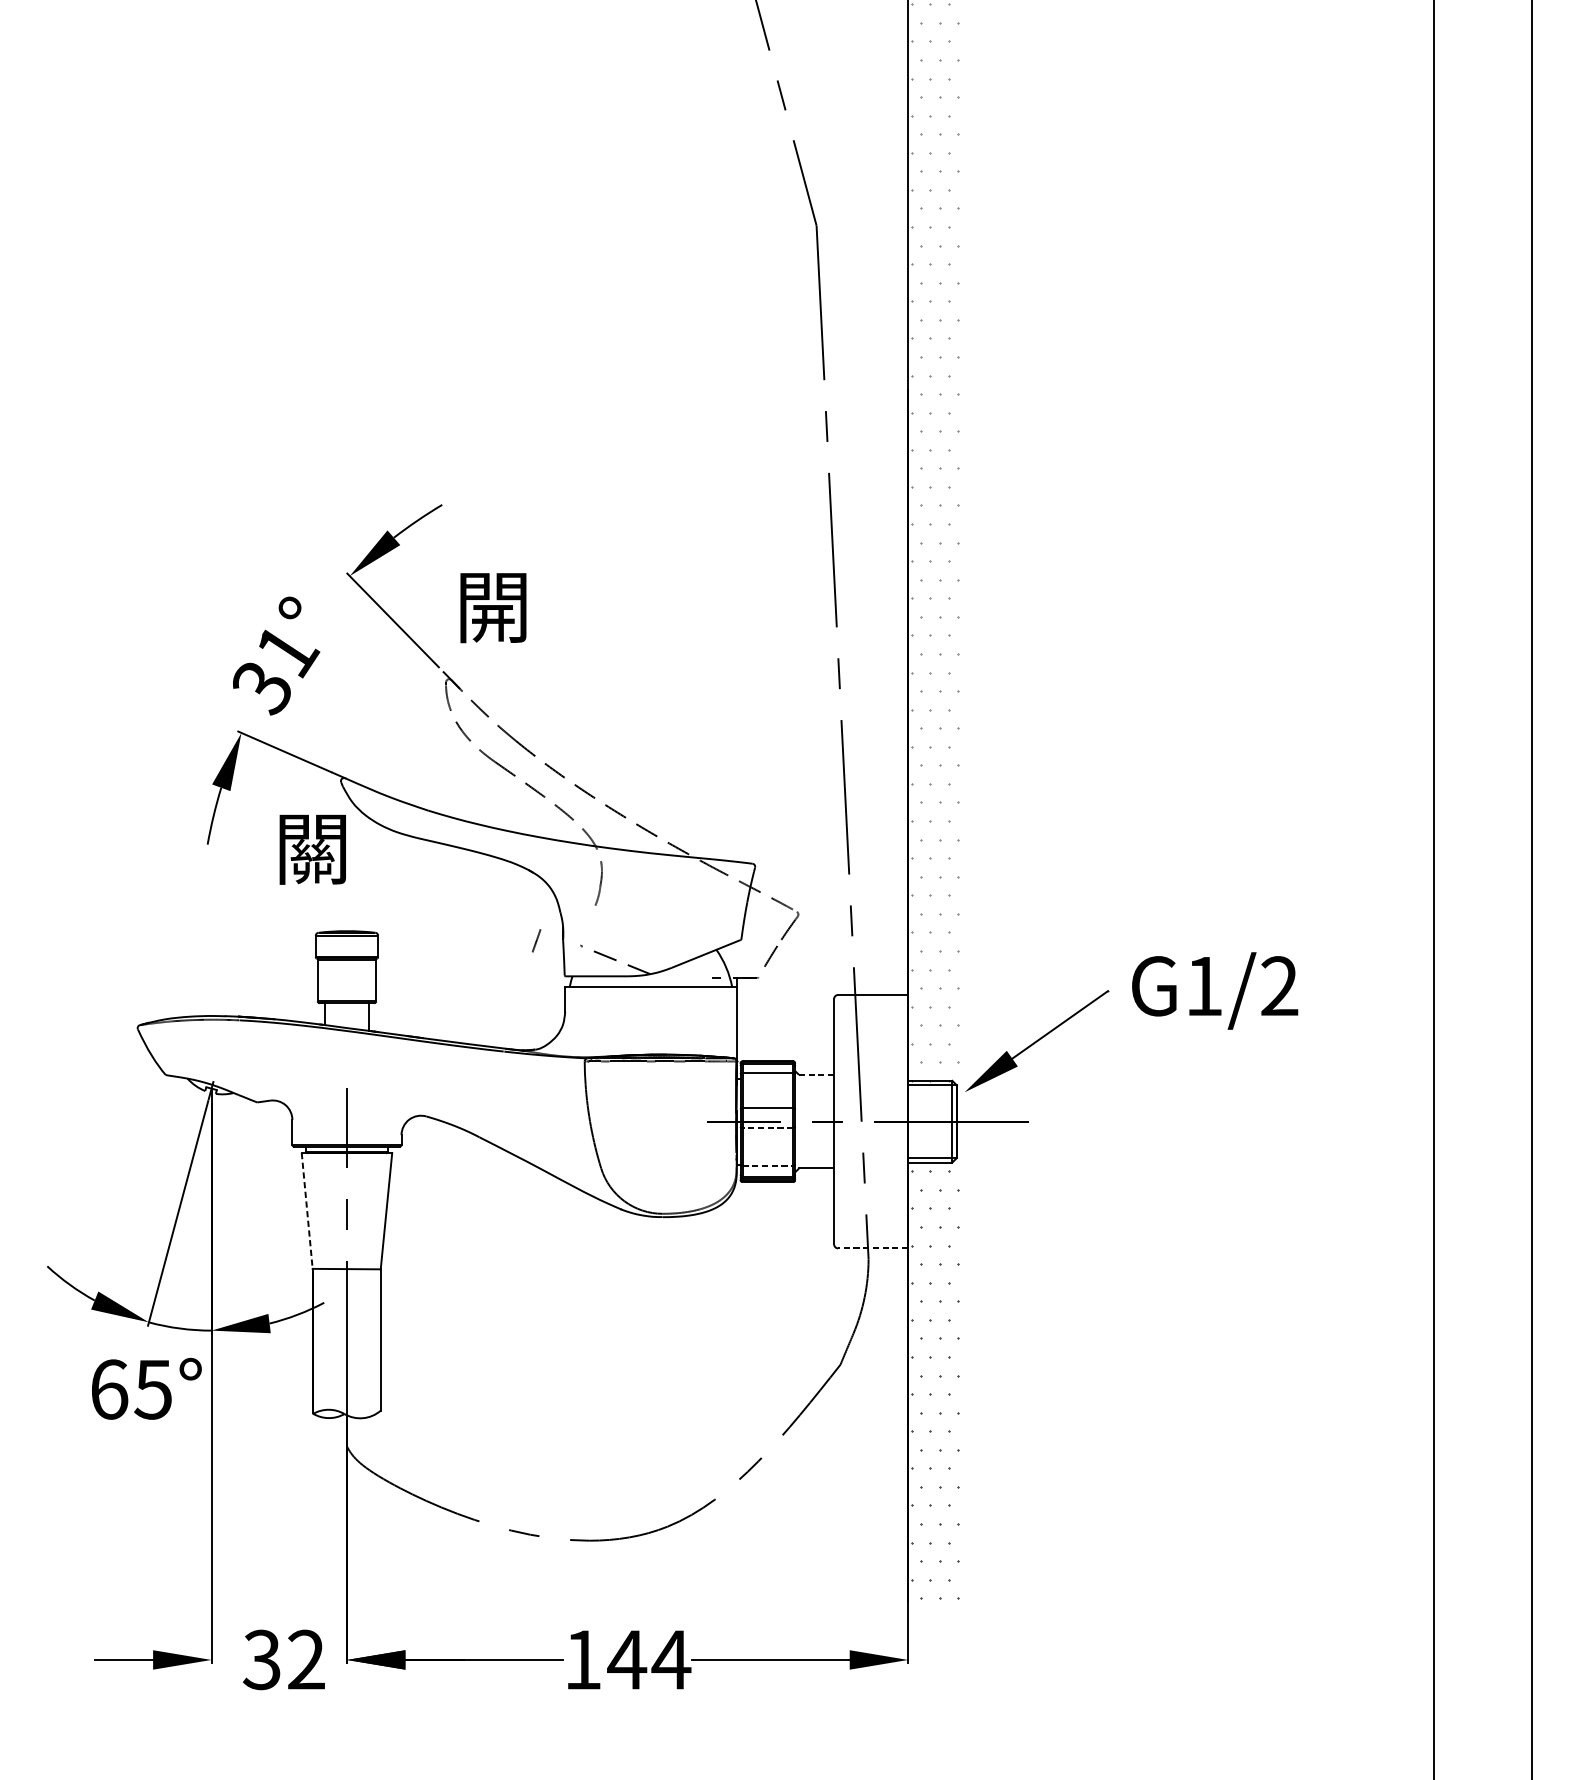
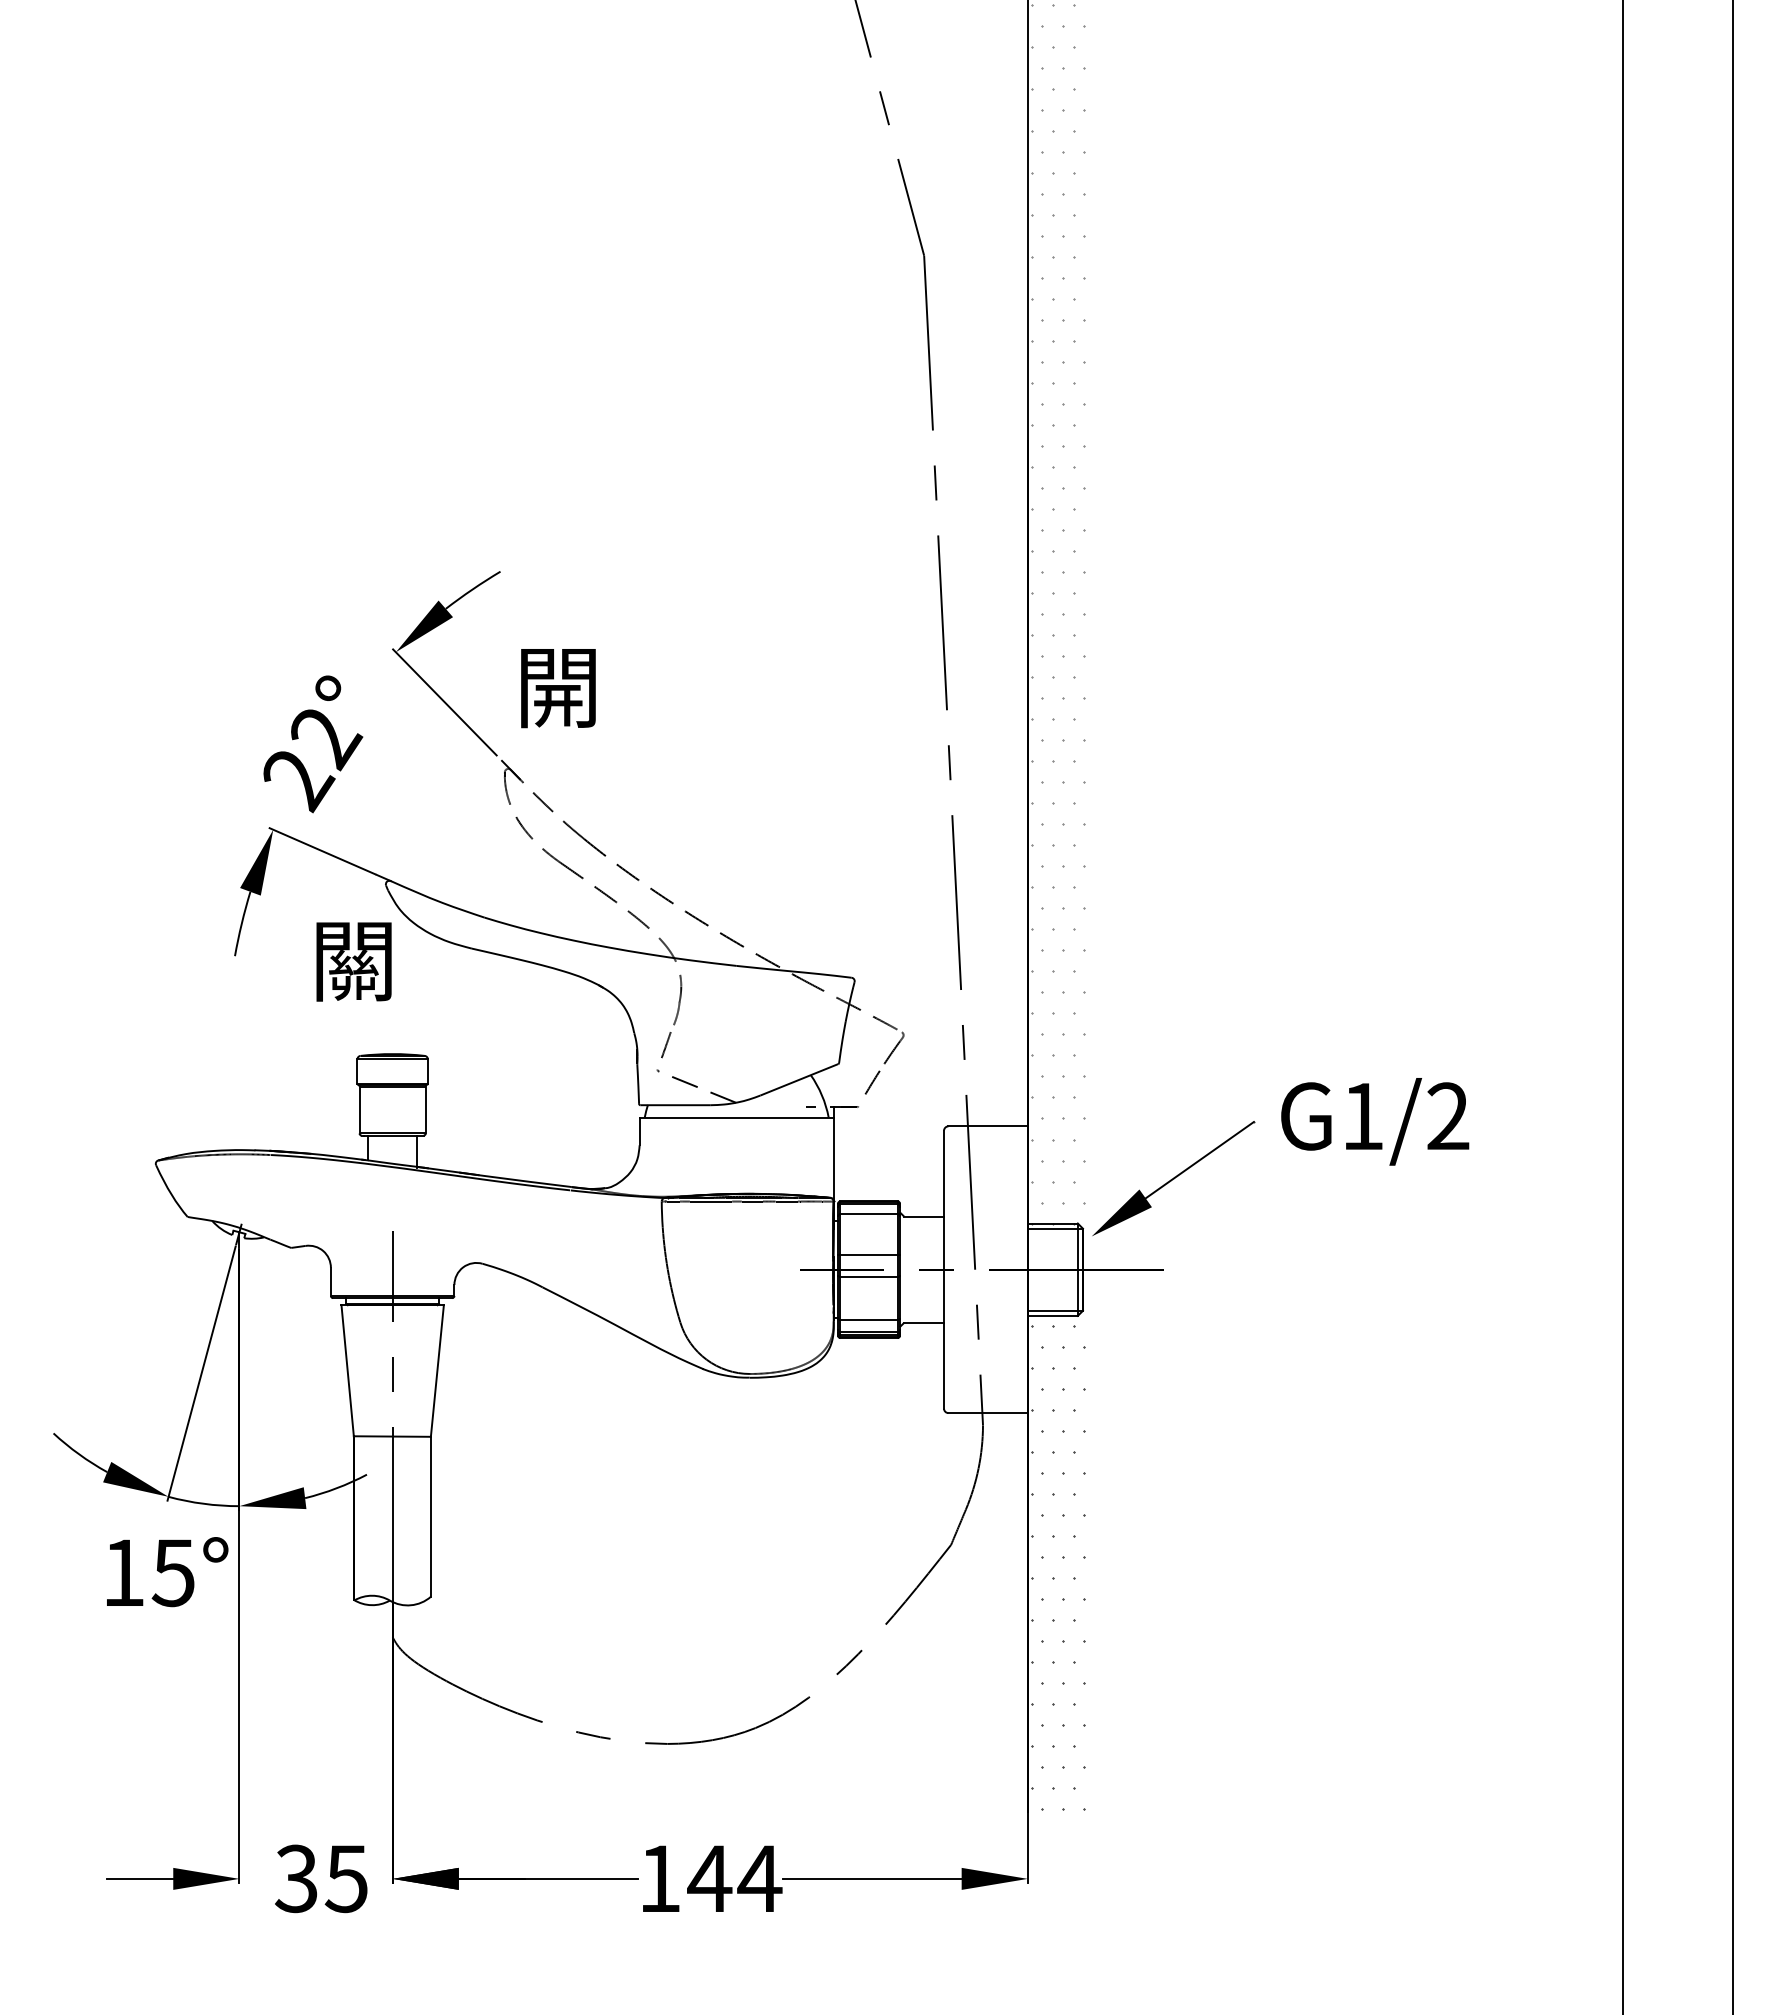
text: (277, 672) -> (313, 761), 31° -> 22°
line: (536, 941) -> (666, 1045), moved
line: (816, 1074) -> (924, 1216), dashed -> solid
line: (768, 1127) -> (869, 1276), dashed -> solid
line: (768, 1165) -> (869, 1319), dashed -> solid
line: (307, 1210) -> (347, 1370), dashed -> solid
line: (873, 1248) -> (988, 1413), dashed -> solid
text: (110, 1389) -> (124, 1572), 65° -> 15°
text: (305, 1659) -> (345, 1878), 32 -> 35

